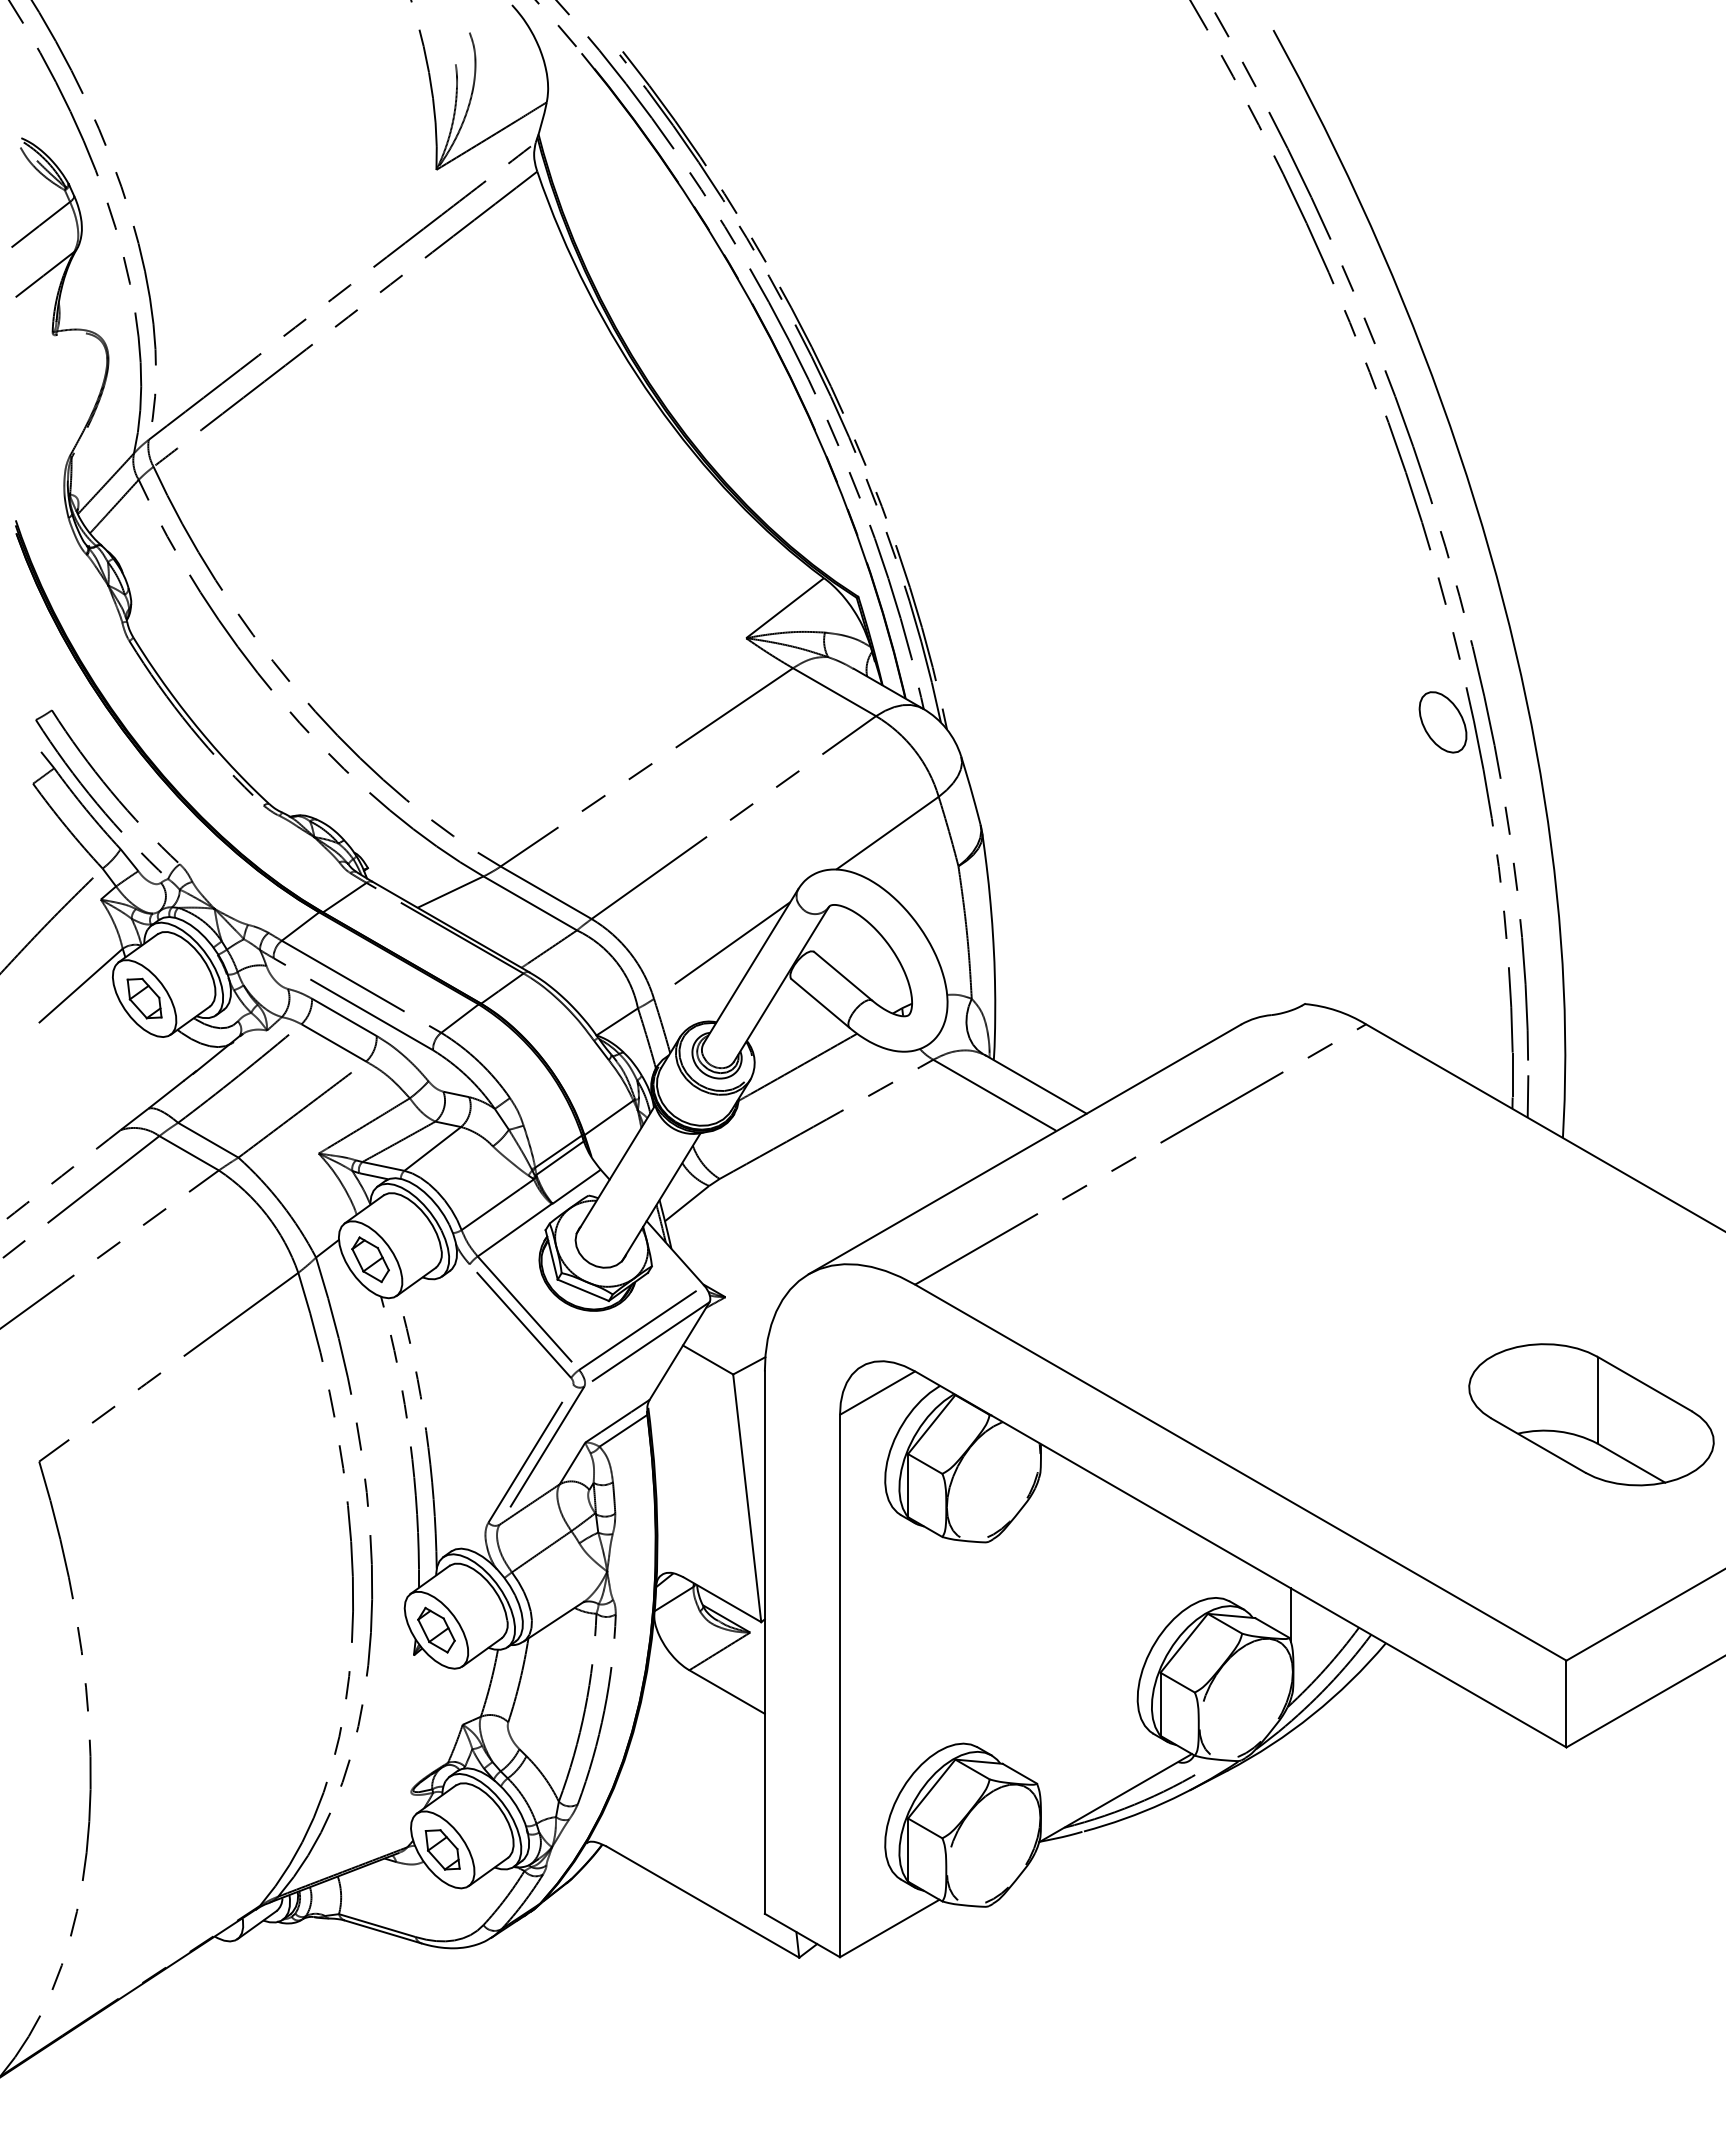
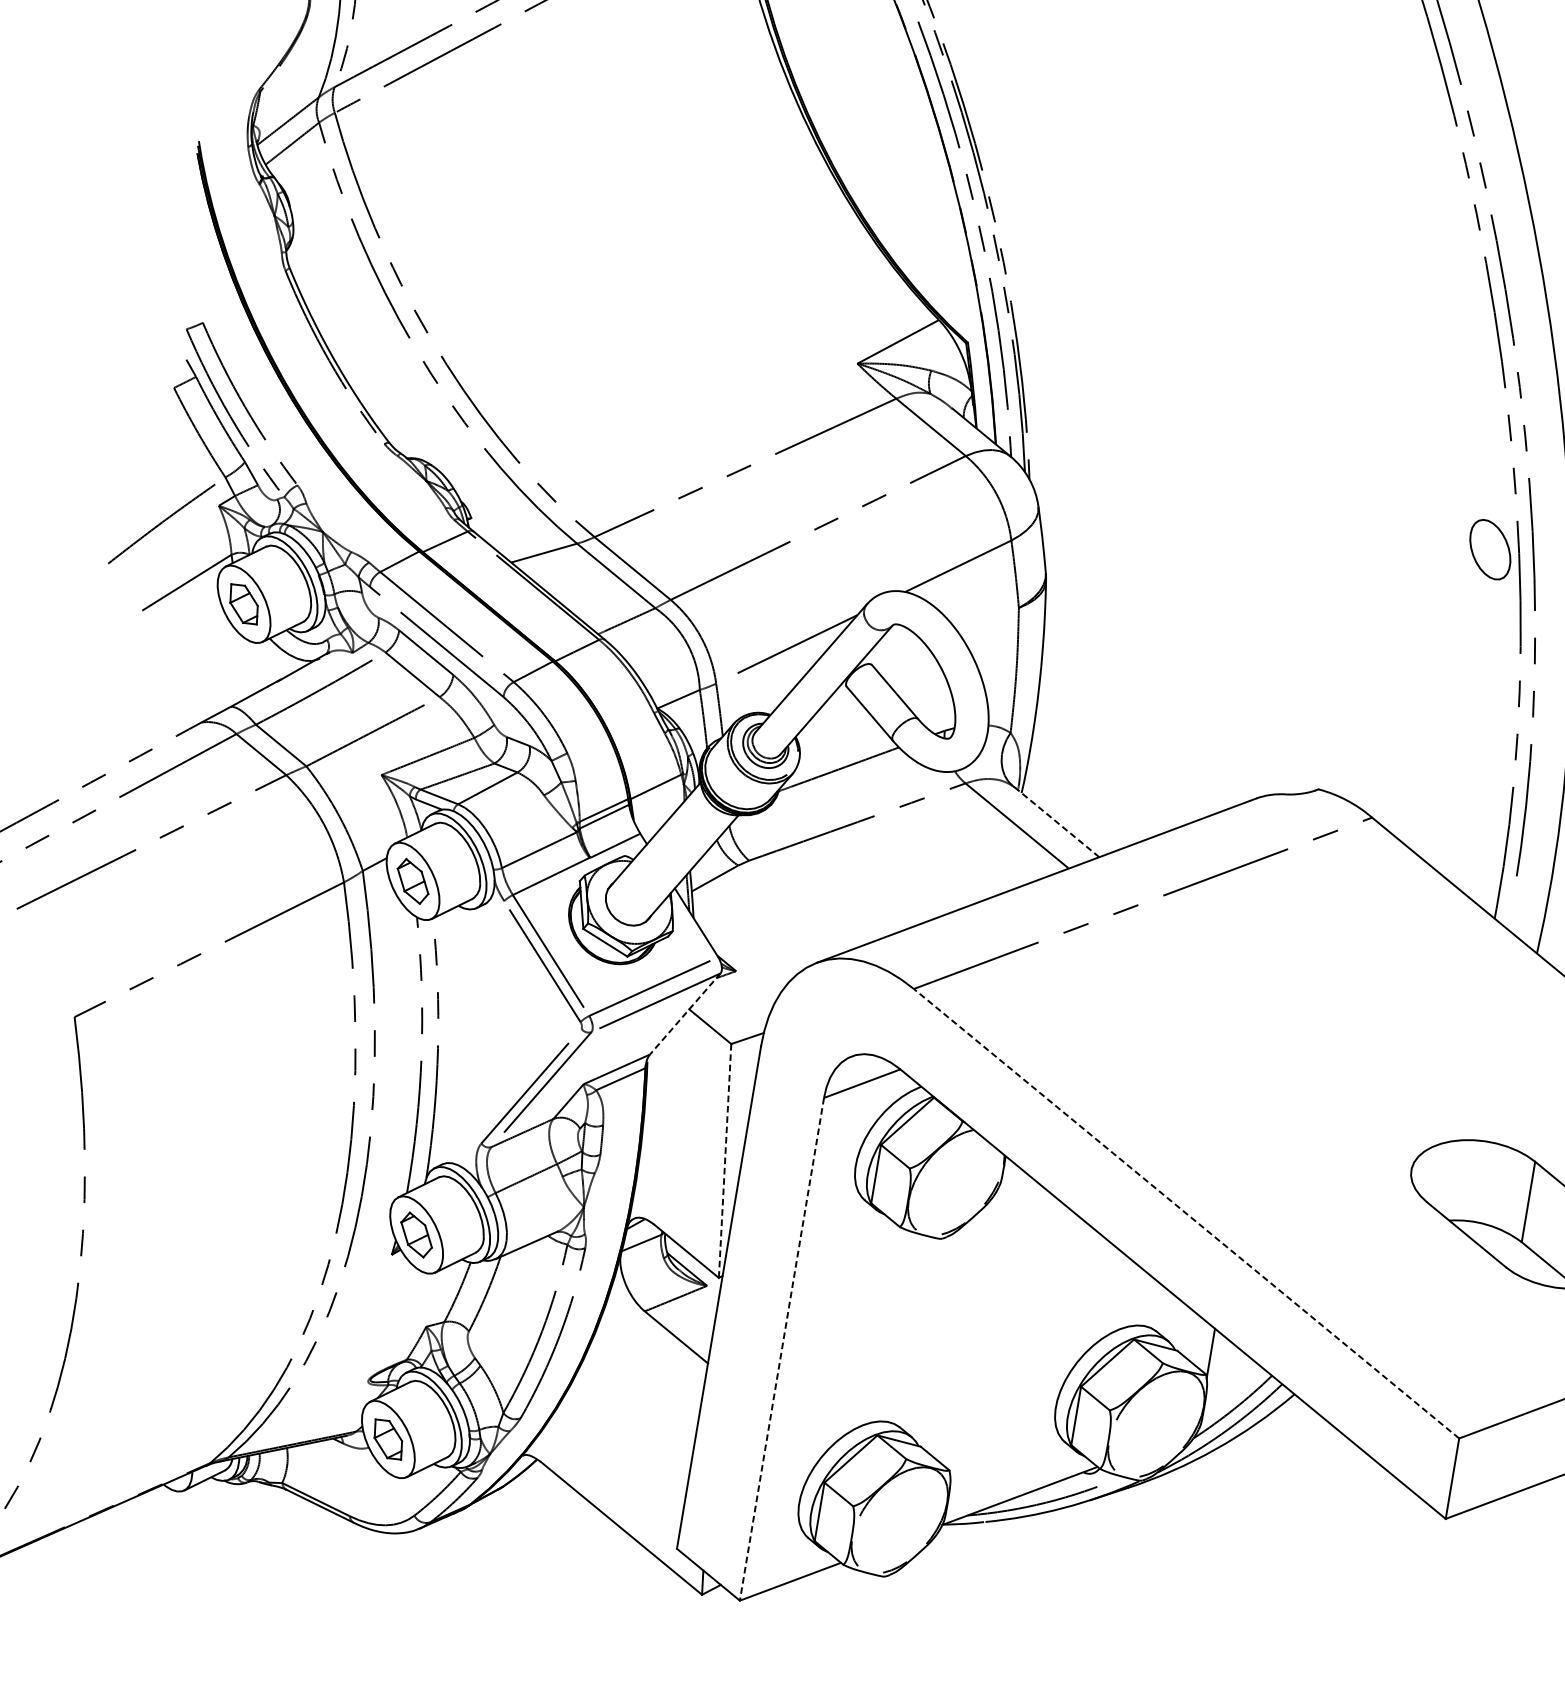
line: (1036, 1084) -> (1057, 822), solid -> dashed
line: (1527, 1096) -> (1510, 909), removed
line: (679, 1351) -> (685, 1014), solid -> dashed
line: (1240, 1472) -> (1186, 1213), solid -> dashed
line: (747, 1498) -> (725, 1161), solid -> dashed
line: (840, 1686) -> (782, 1349), solid -> dashed

